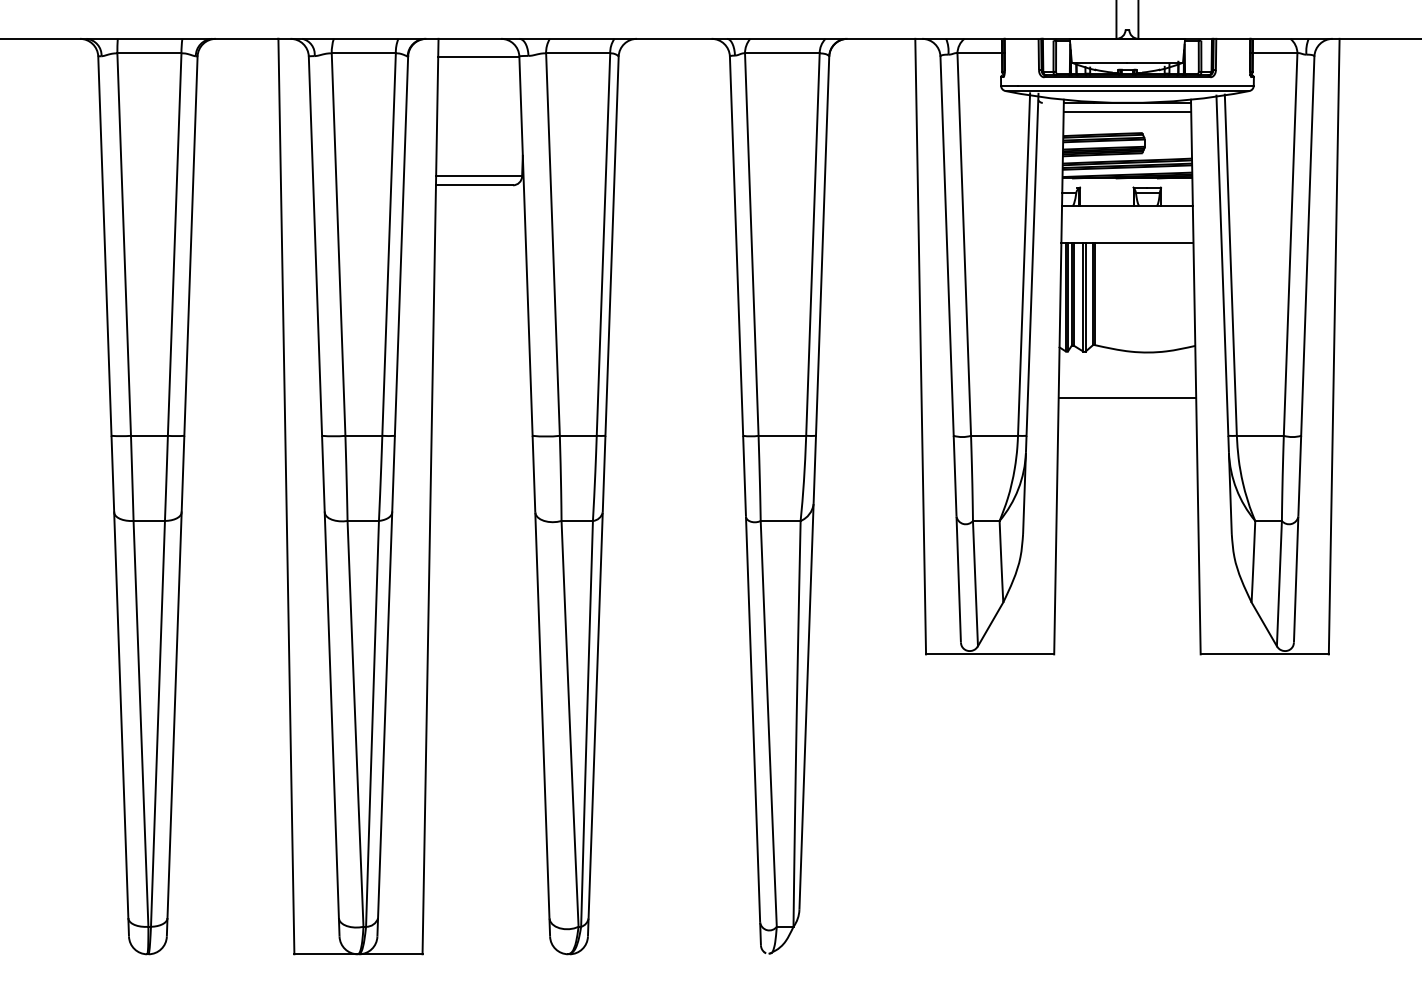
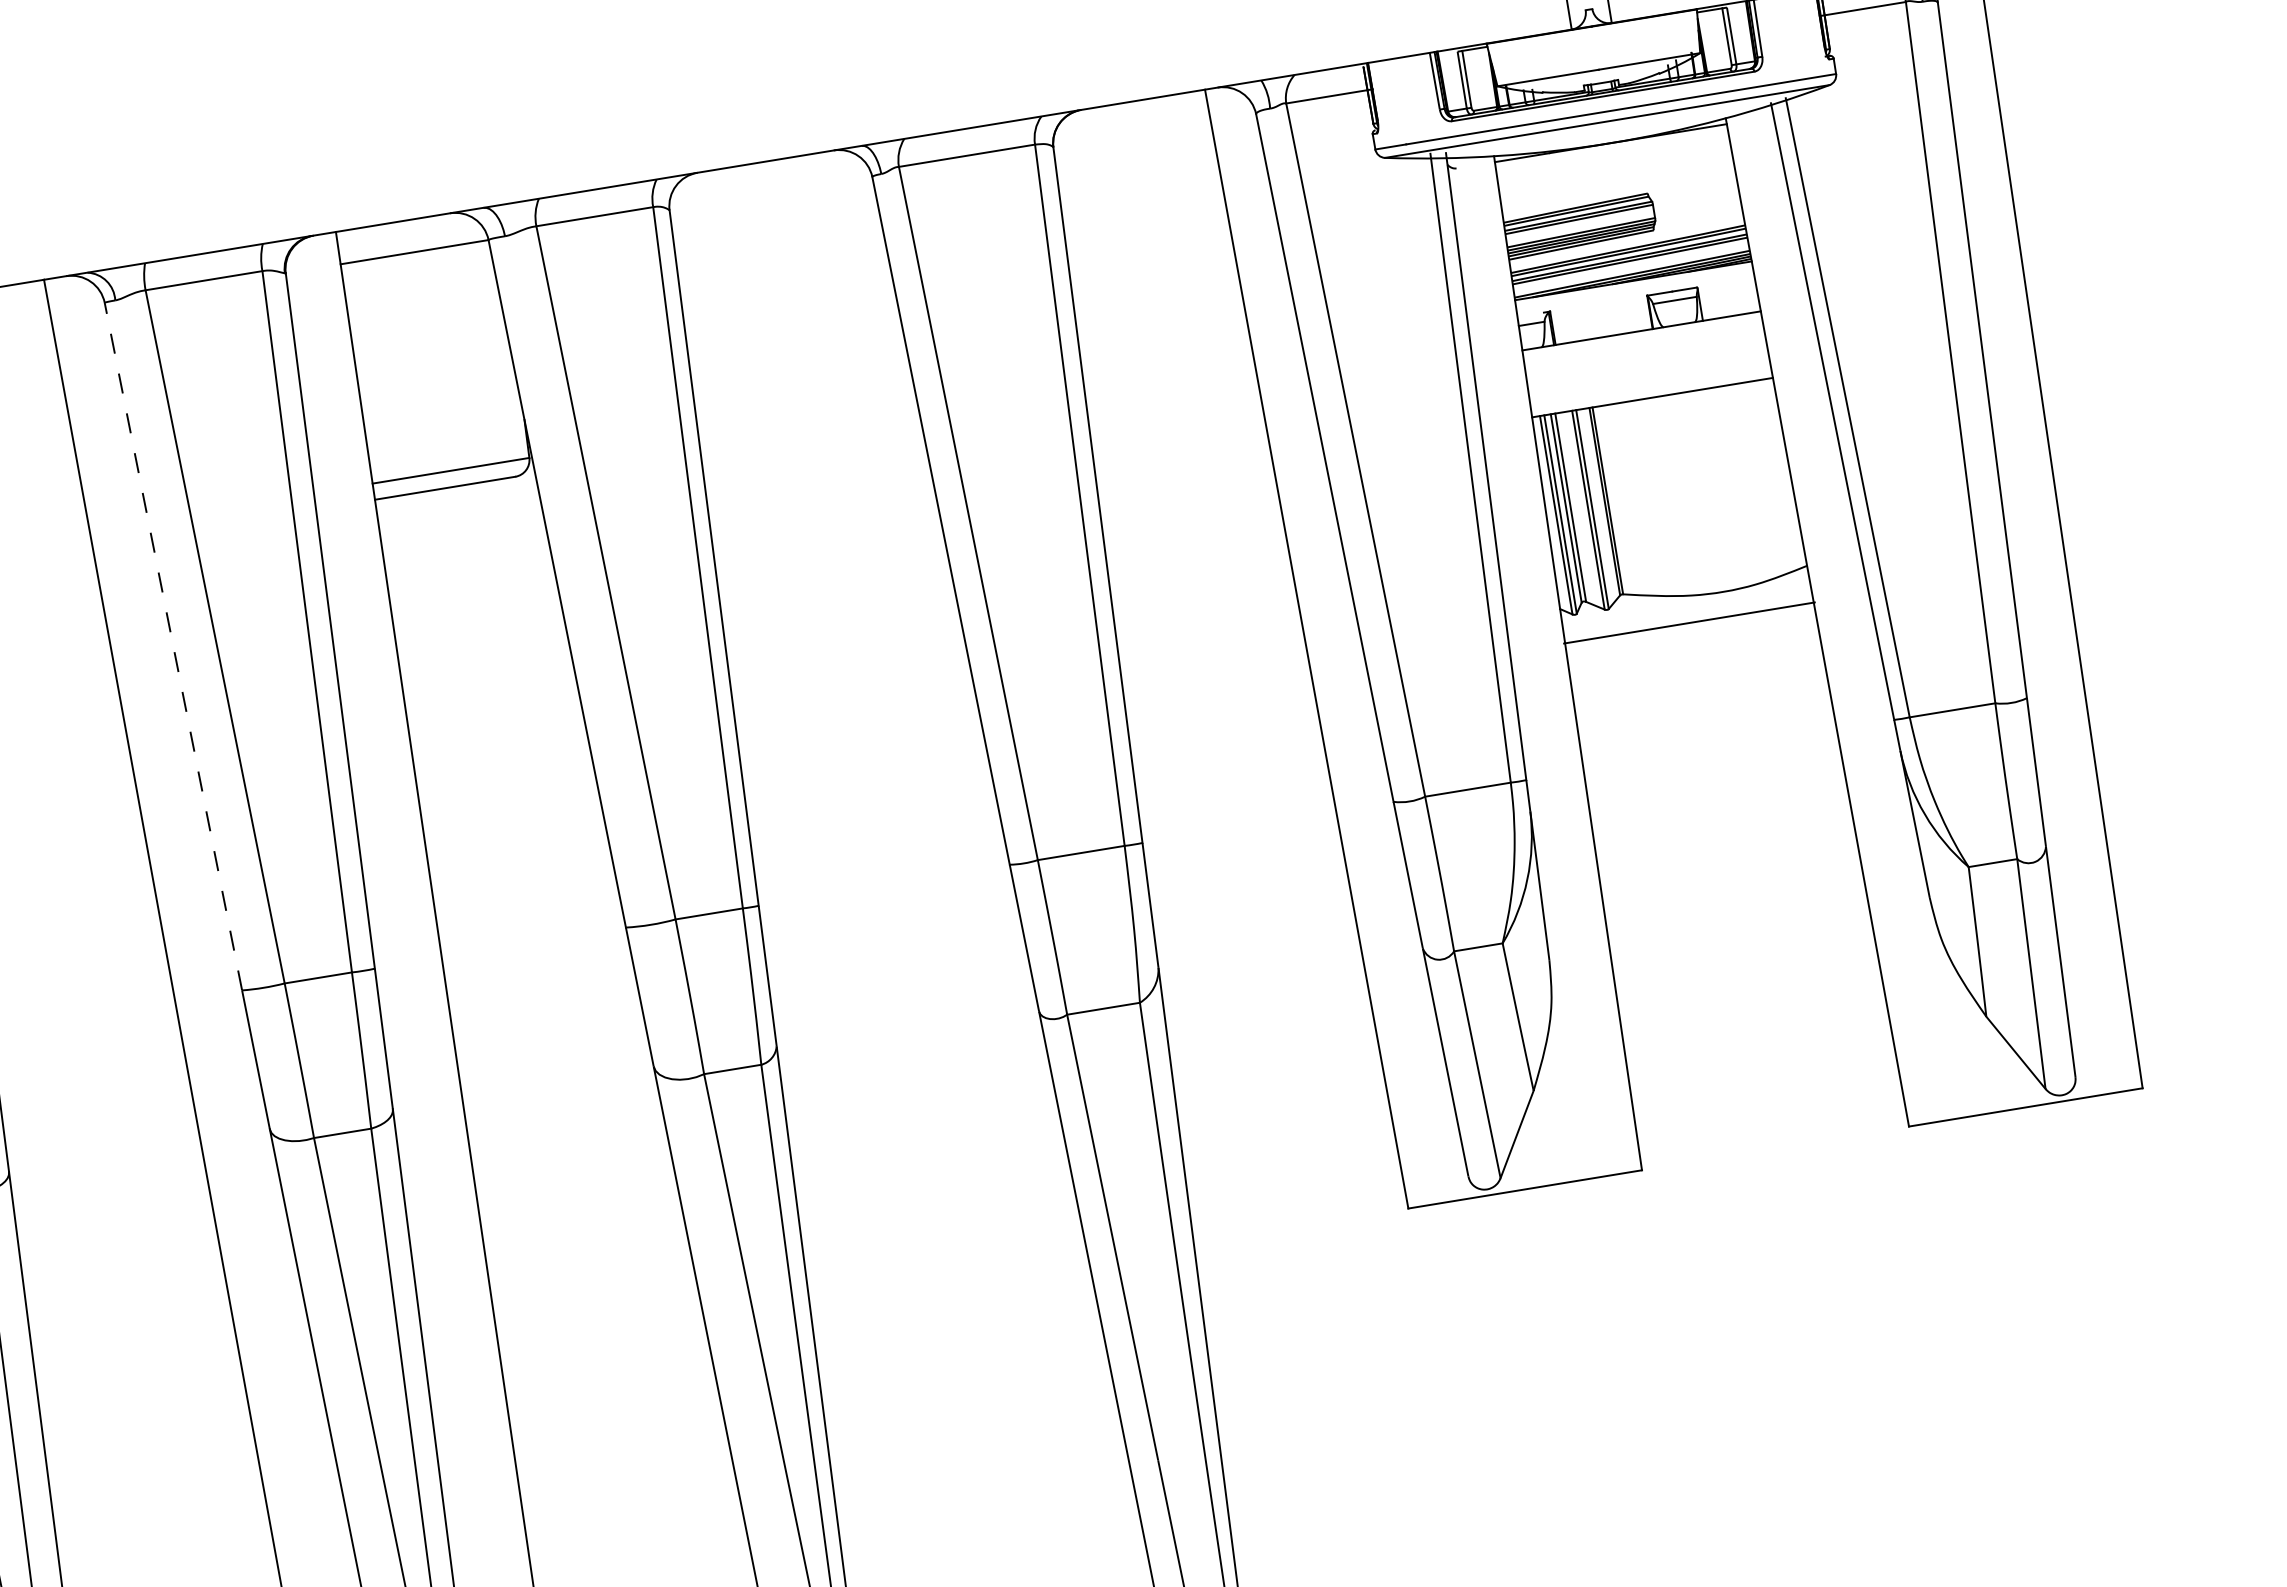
line: (1127, 112) -> (1613, 160), removed
line: (315, 246) -> (173, 647), solid -> dashed
line: (1127, 398) -> (1689, 623), moved

